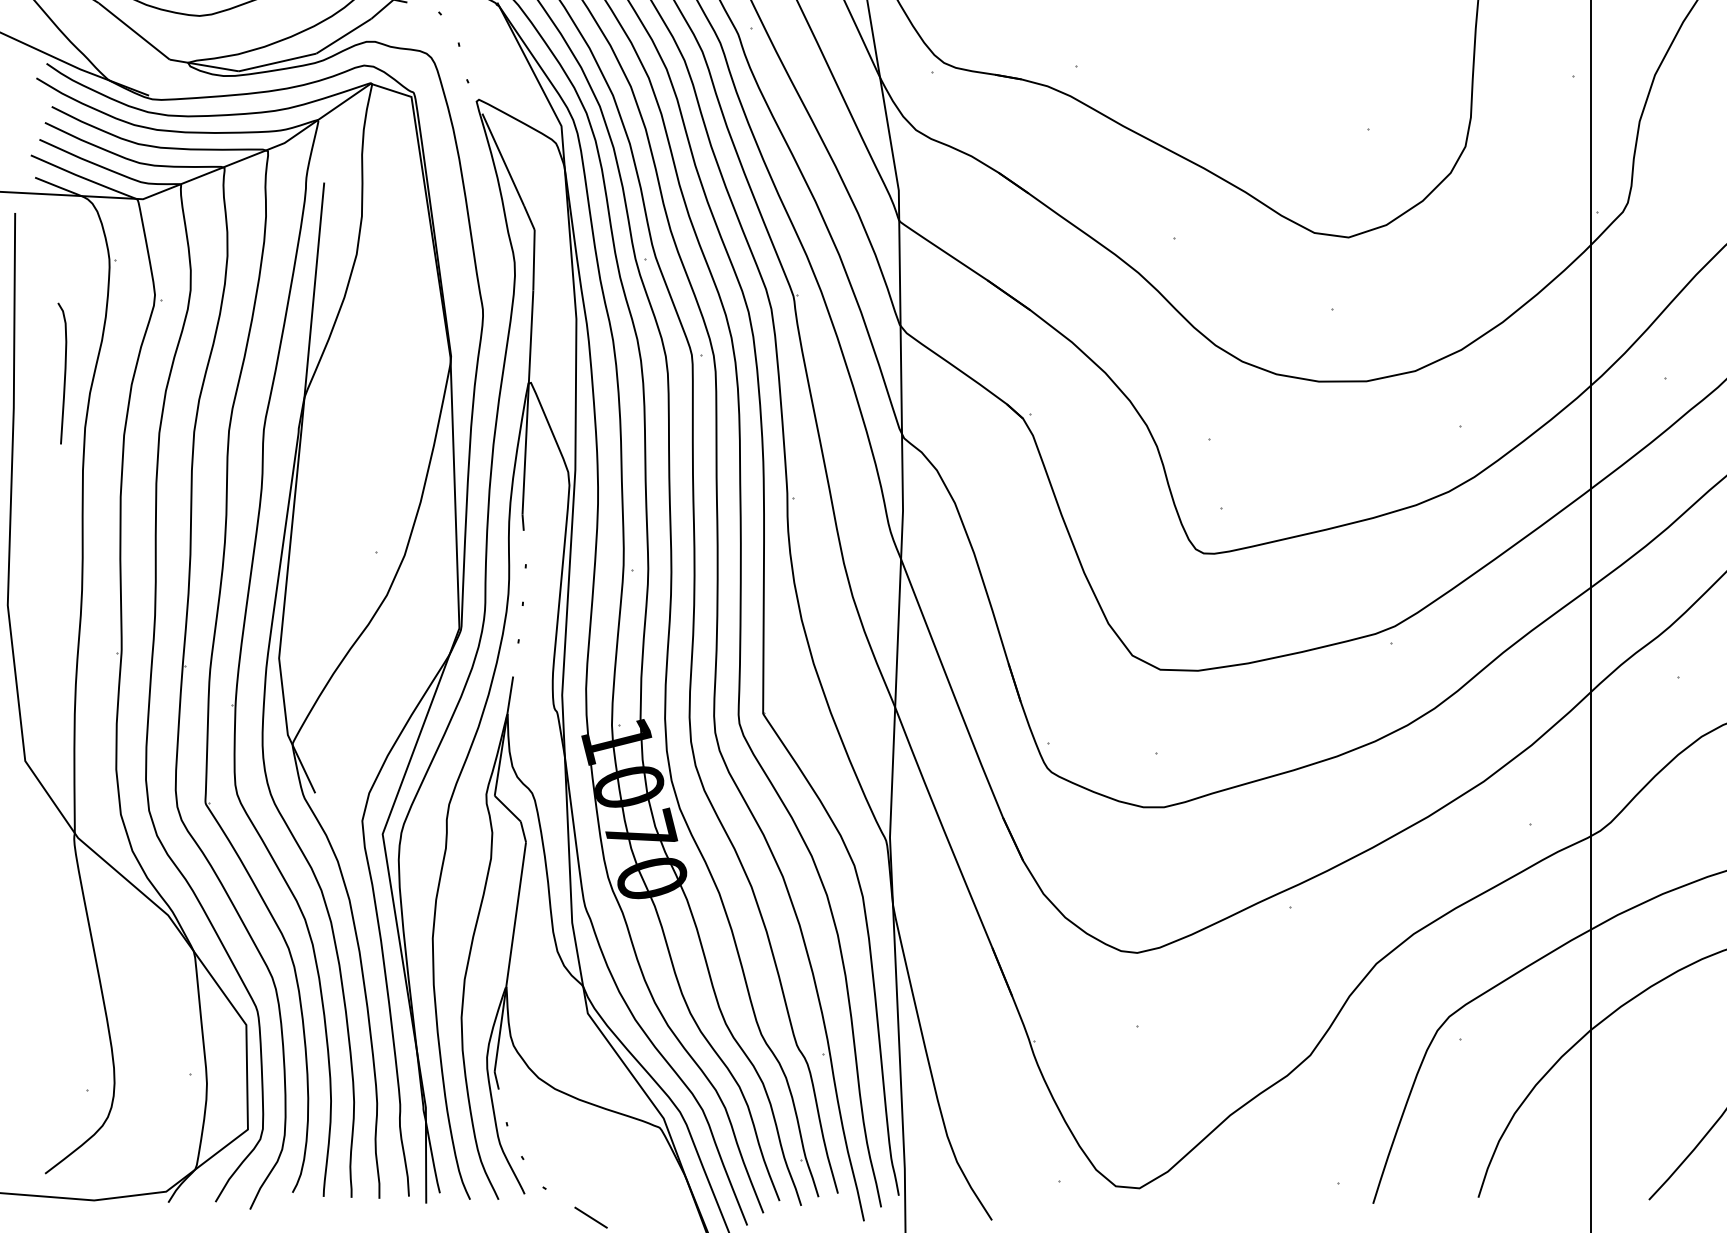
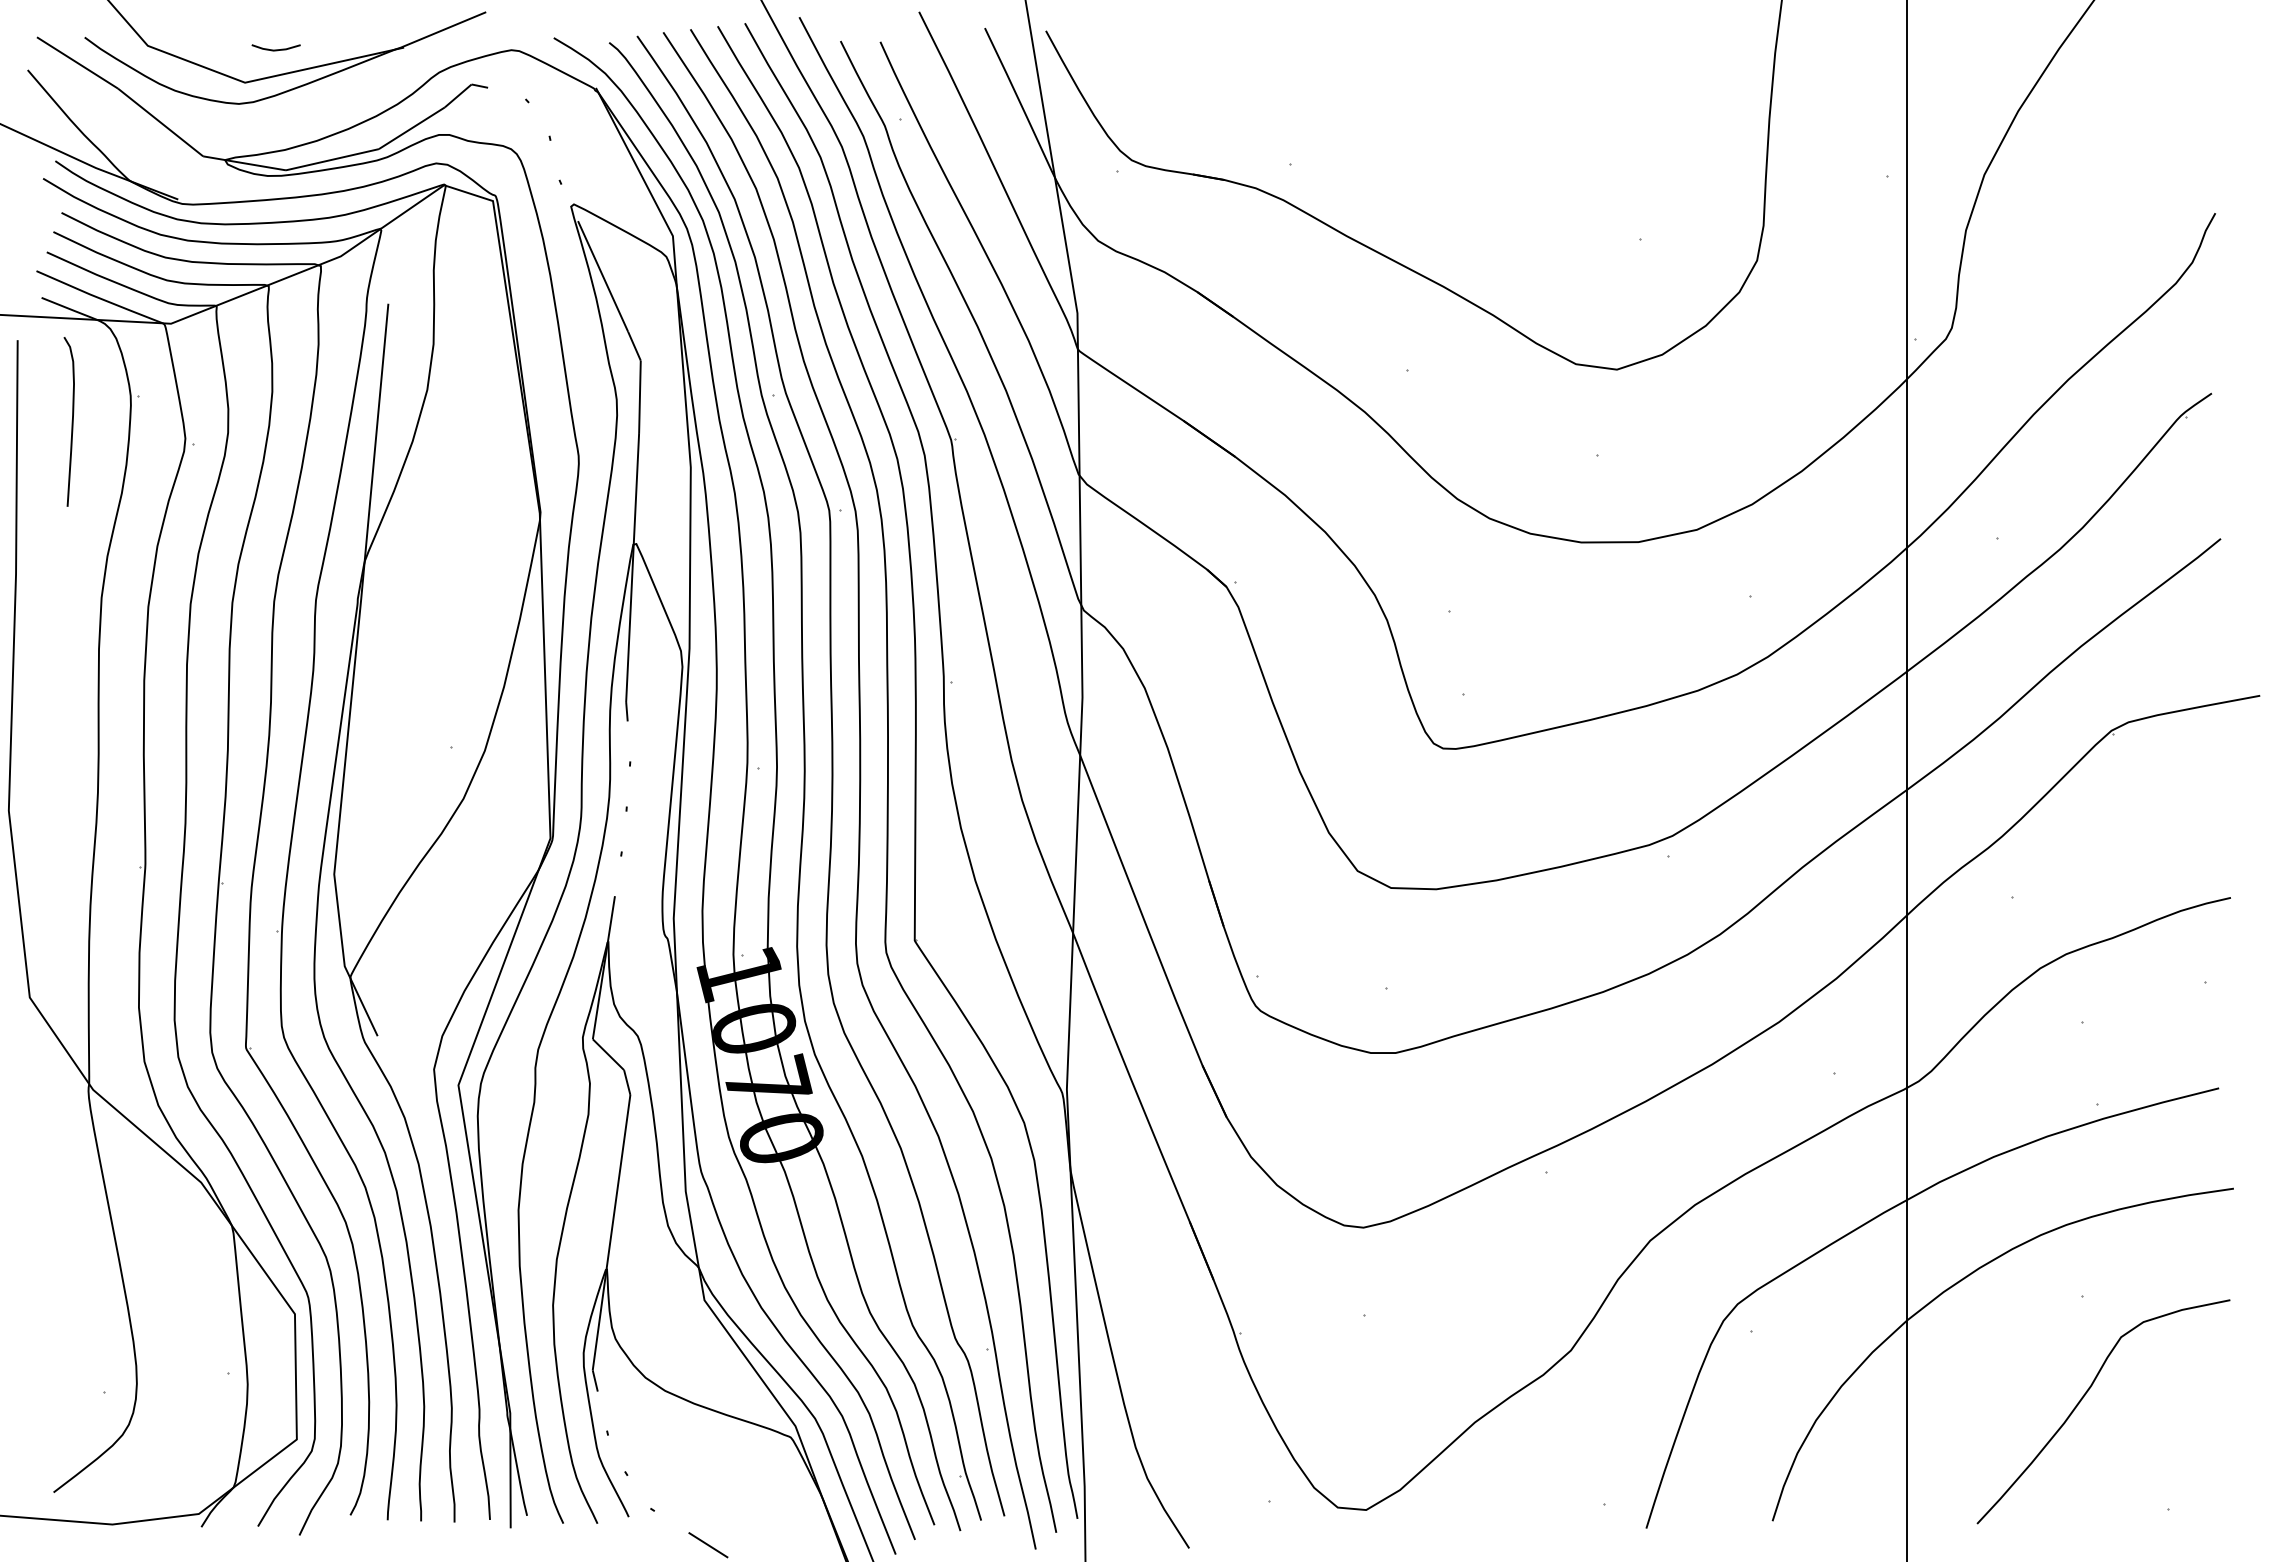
curve: (64, 373) -> (71, 421), moved

